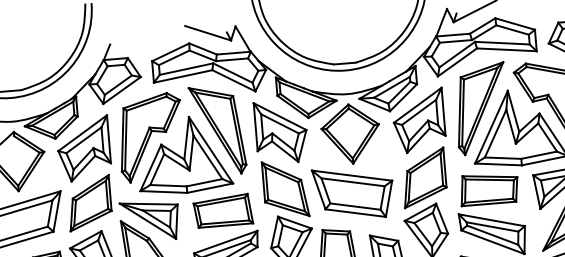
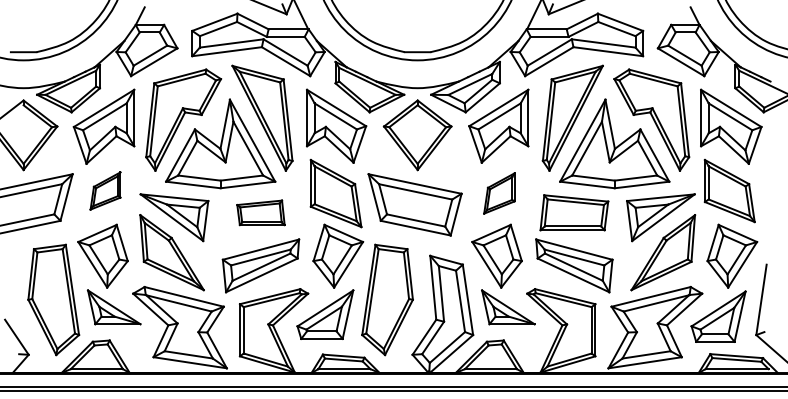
part: (424, 177) -> (499, 193), size x0.6
part: (89, 202) -> (105, 190), size x0.6
part: (222, 210) -> (260, 212), size x0.7

